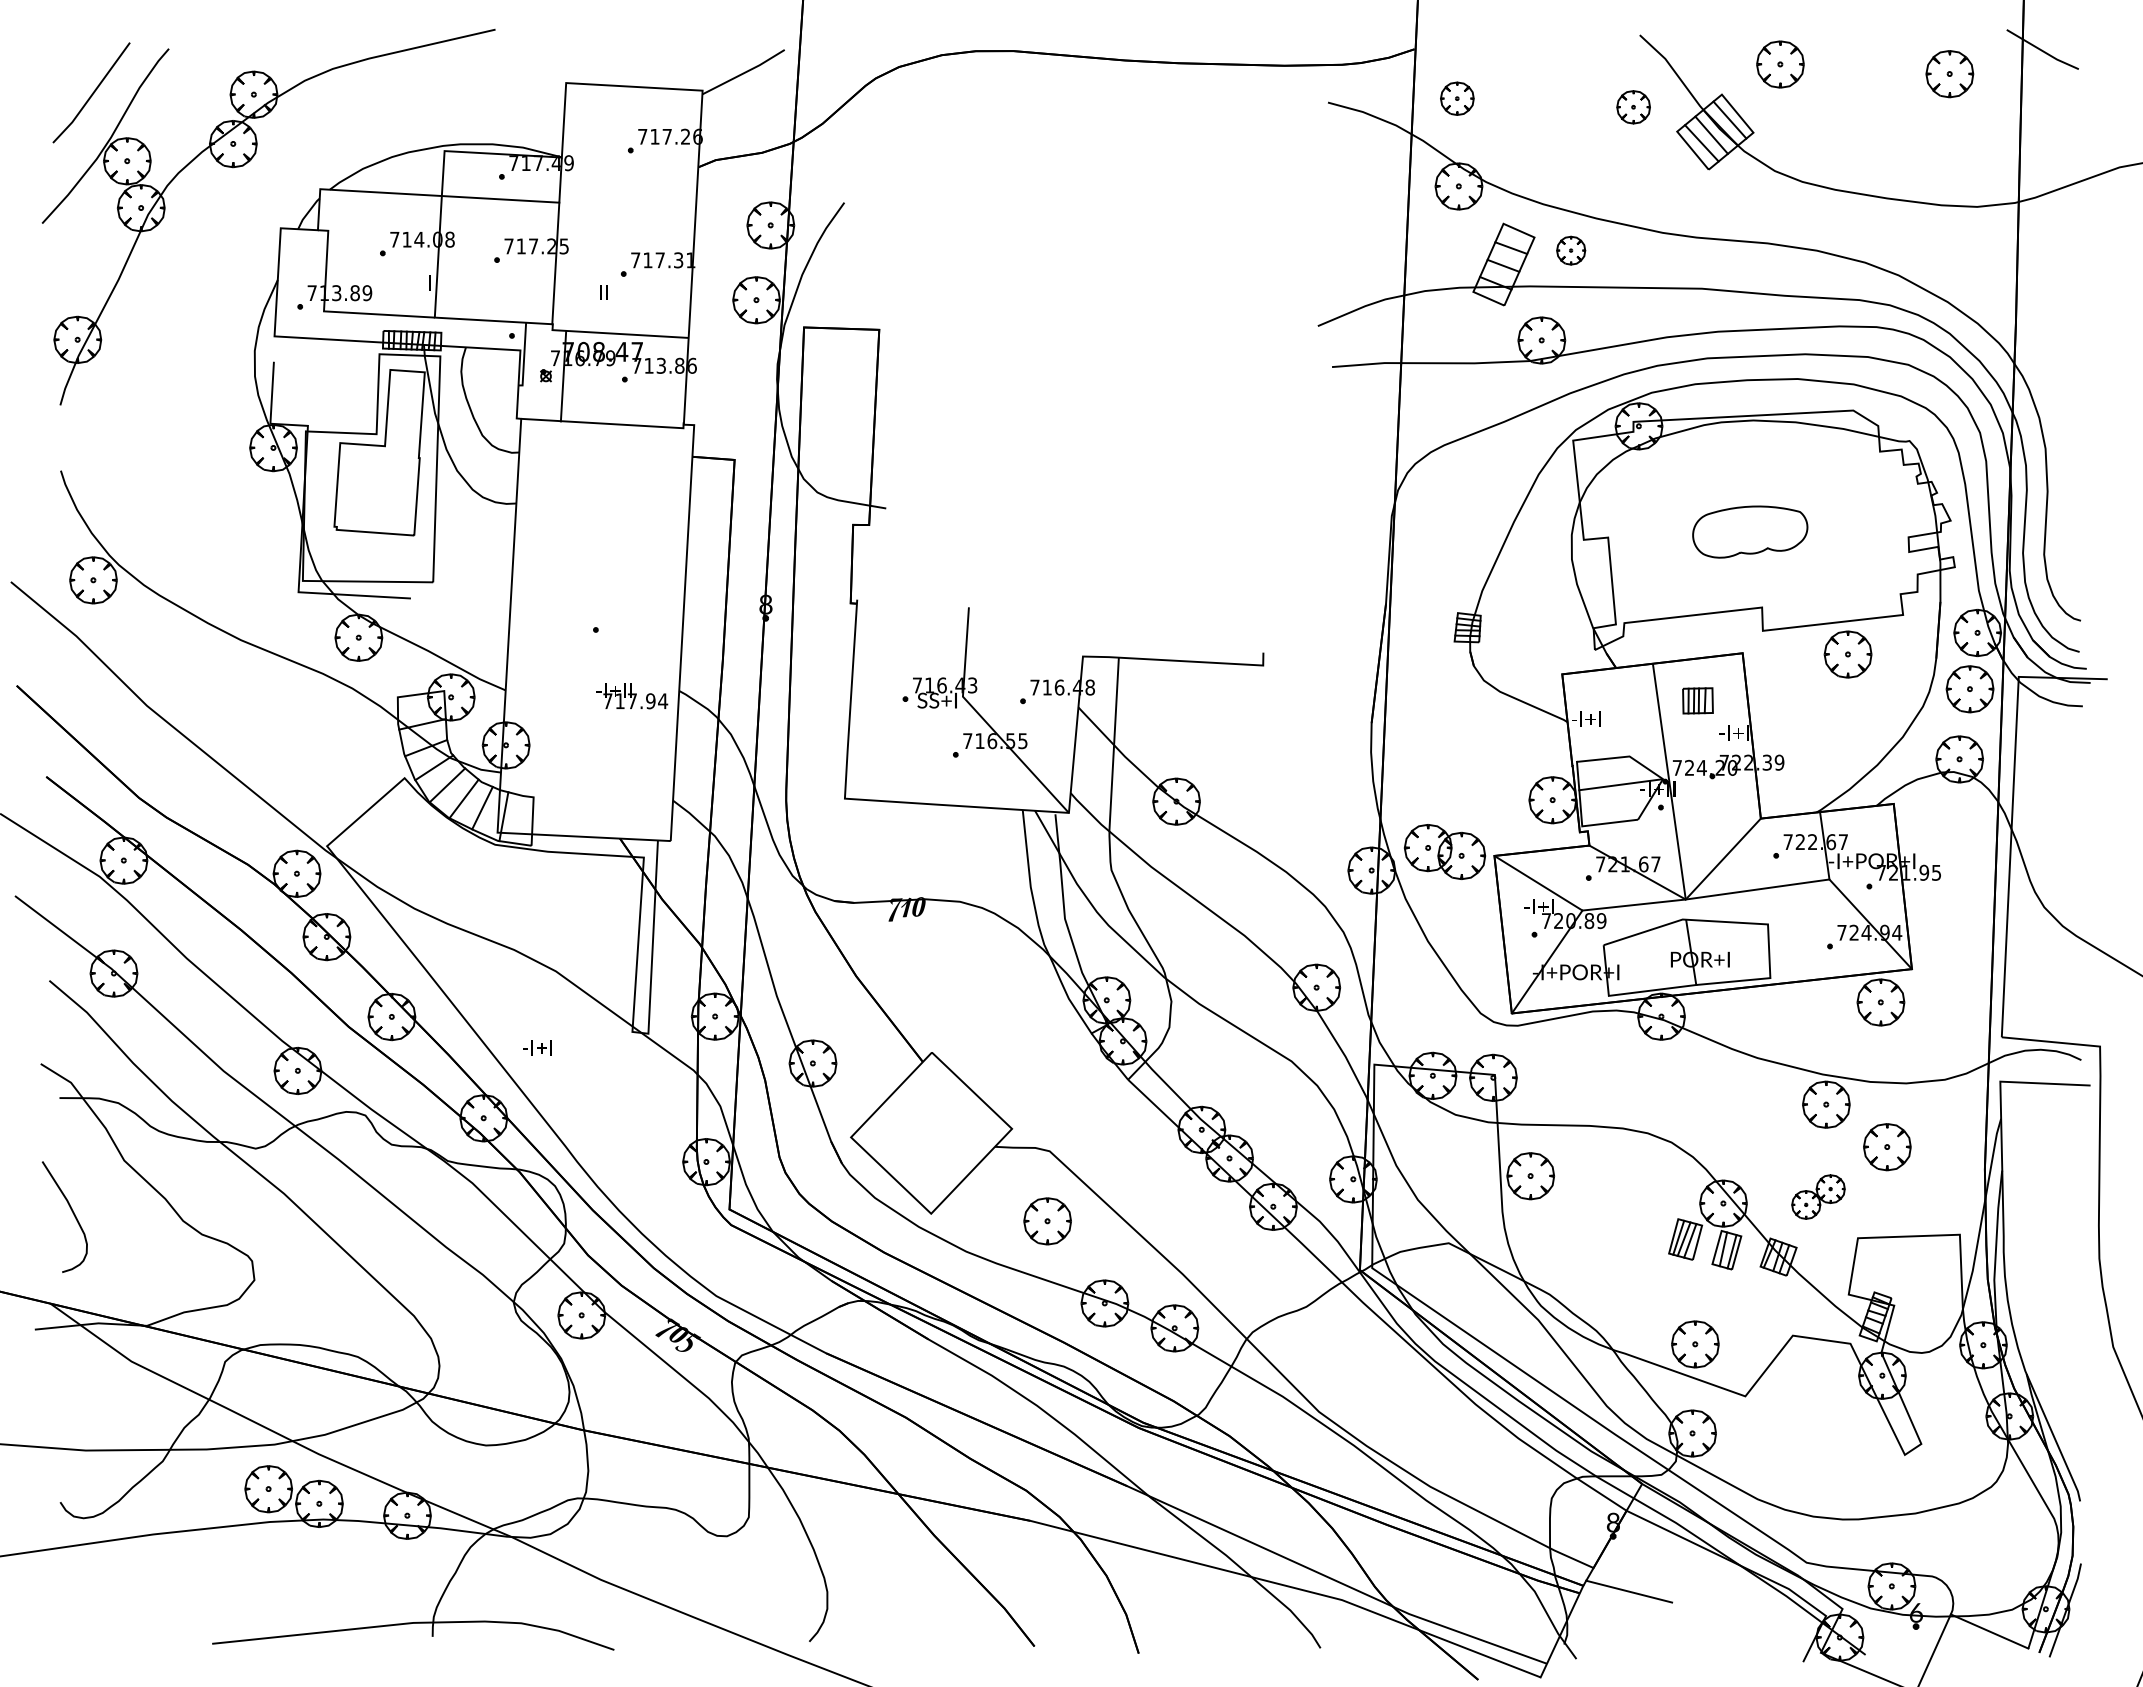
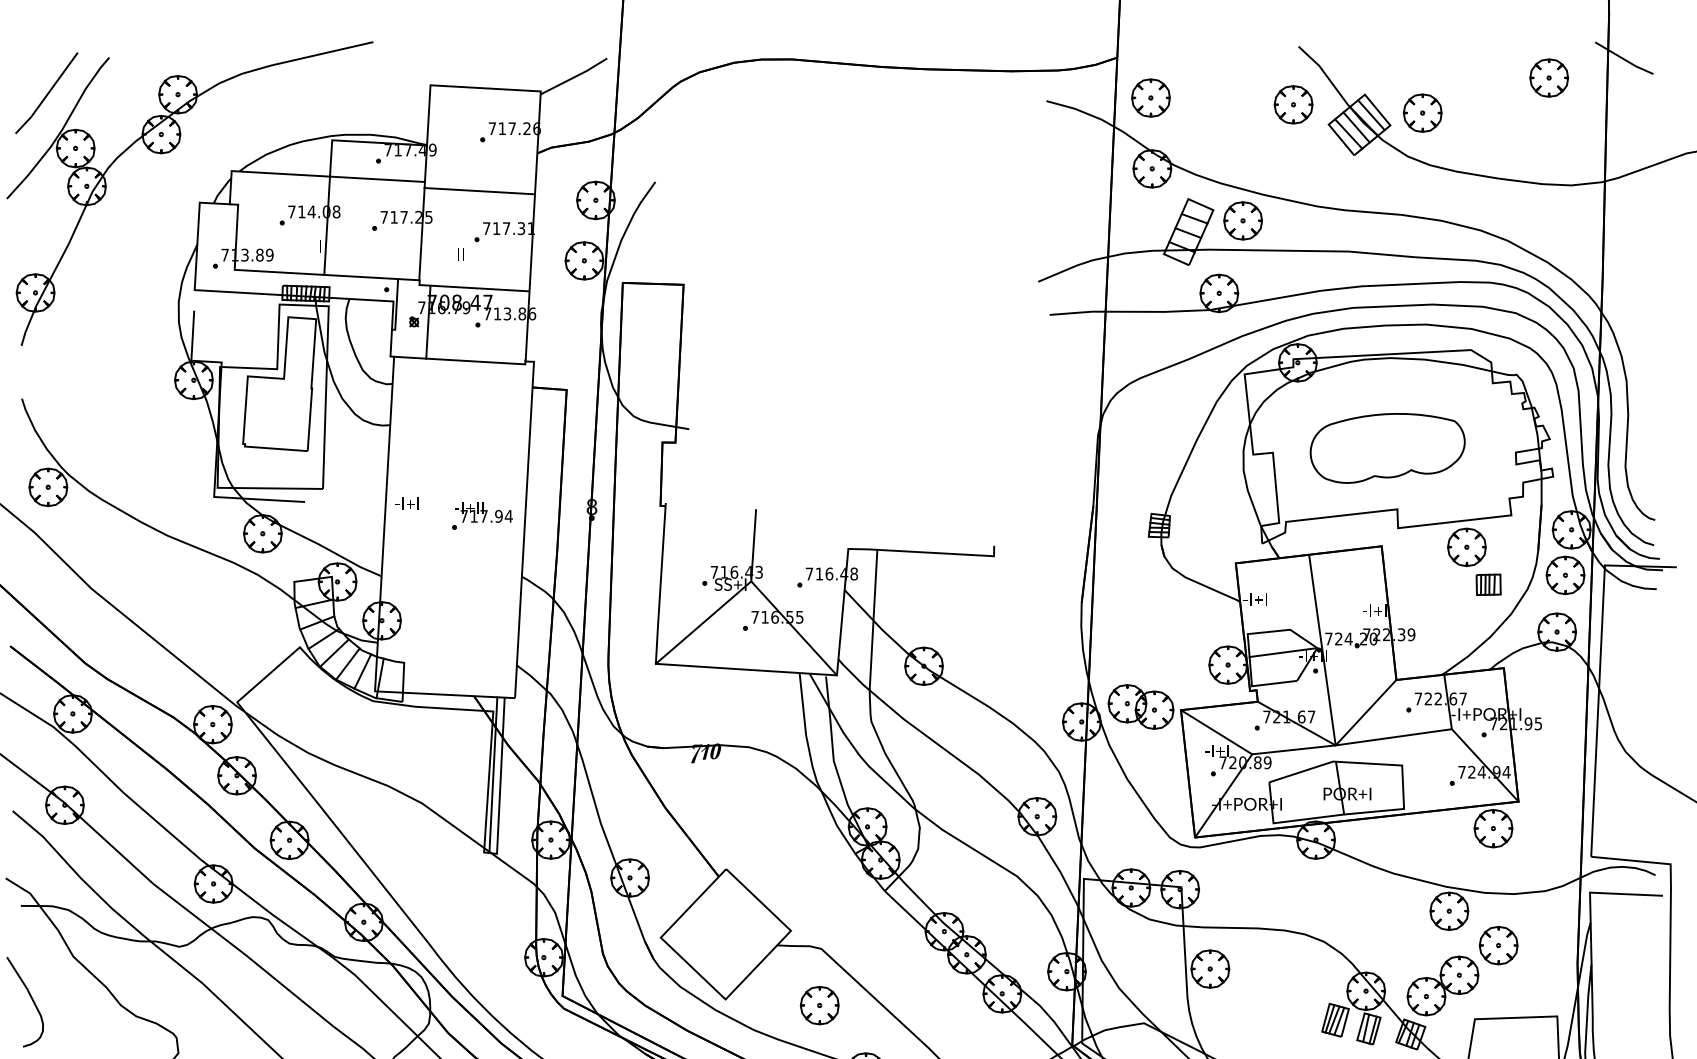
part: (1780, 64) -> (1422, 113), moved
part: (1457, 98) -> (1151, 97), size x1.43
part: (1633, 107) -> (1293, 105), size x1.43
line: (626, 213) -> (479, 190), added
part: (1570, 250) -> (1242, 220), size x1.67
part: (1750, 531) -> (1388, 447), size x1.67
text: (632, 696) -> (484, 512), moved
part: (1697, 700) -> (1488, 584), moved
line: (903, 747) -> (703, 622), added
line: (643, 936) -> (493, 775), added
text: (537, 1047) -> (407, 503), moved
part: (1818, 1196) -> (1443, 985), size x1.67

